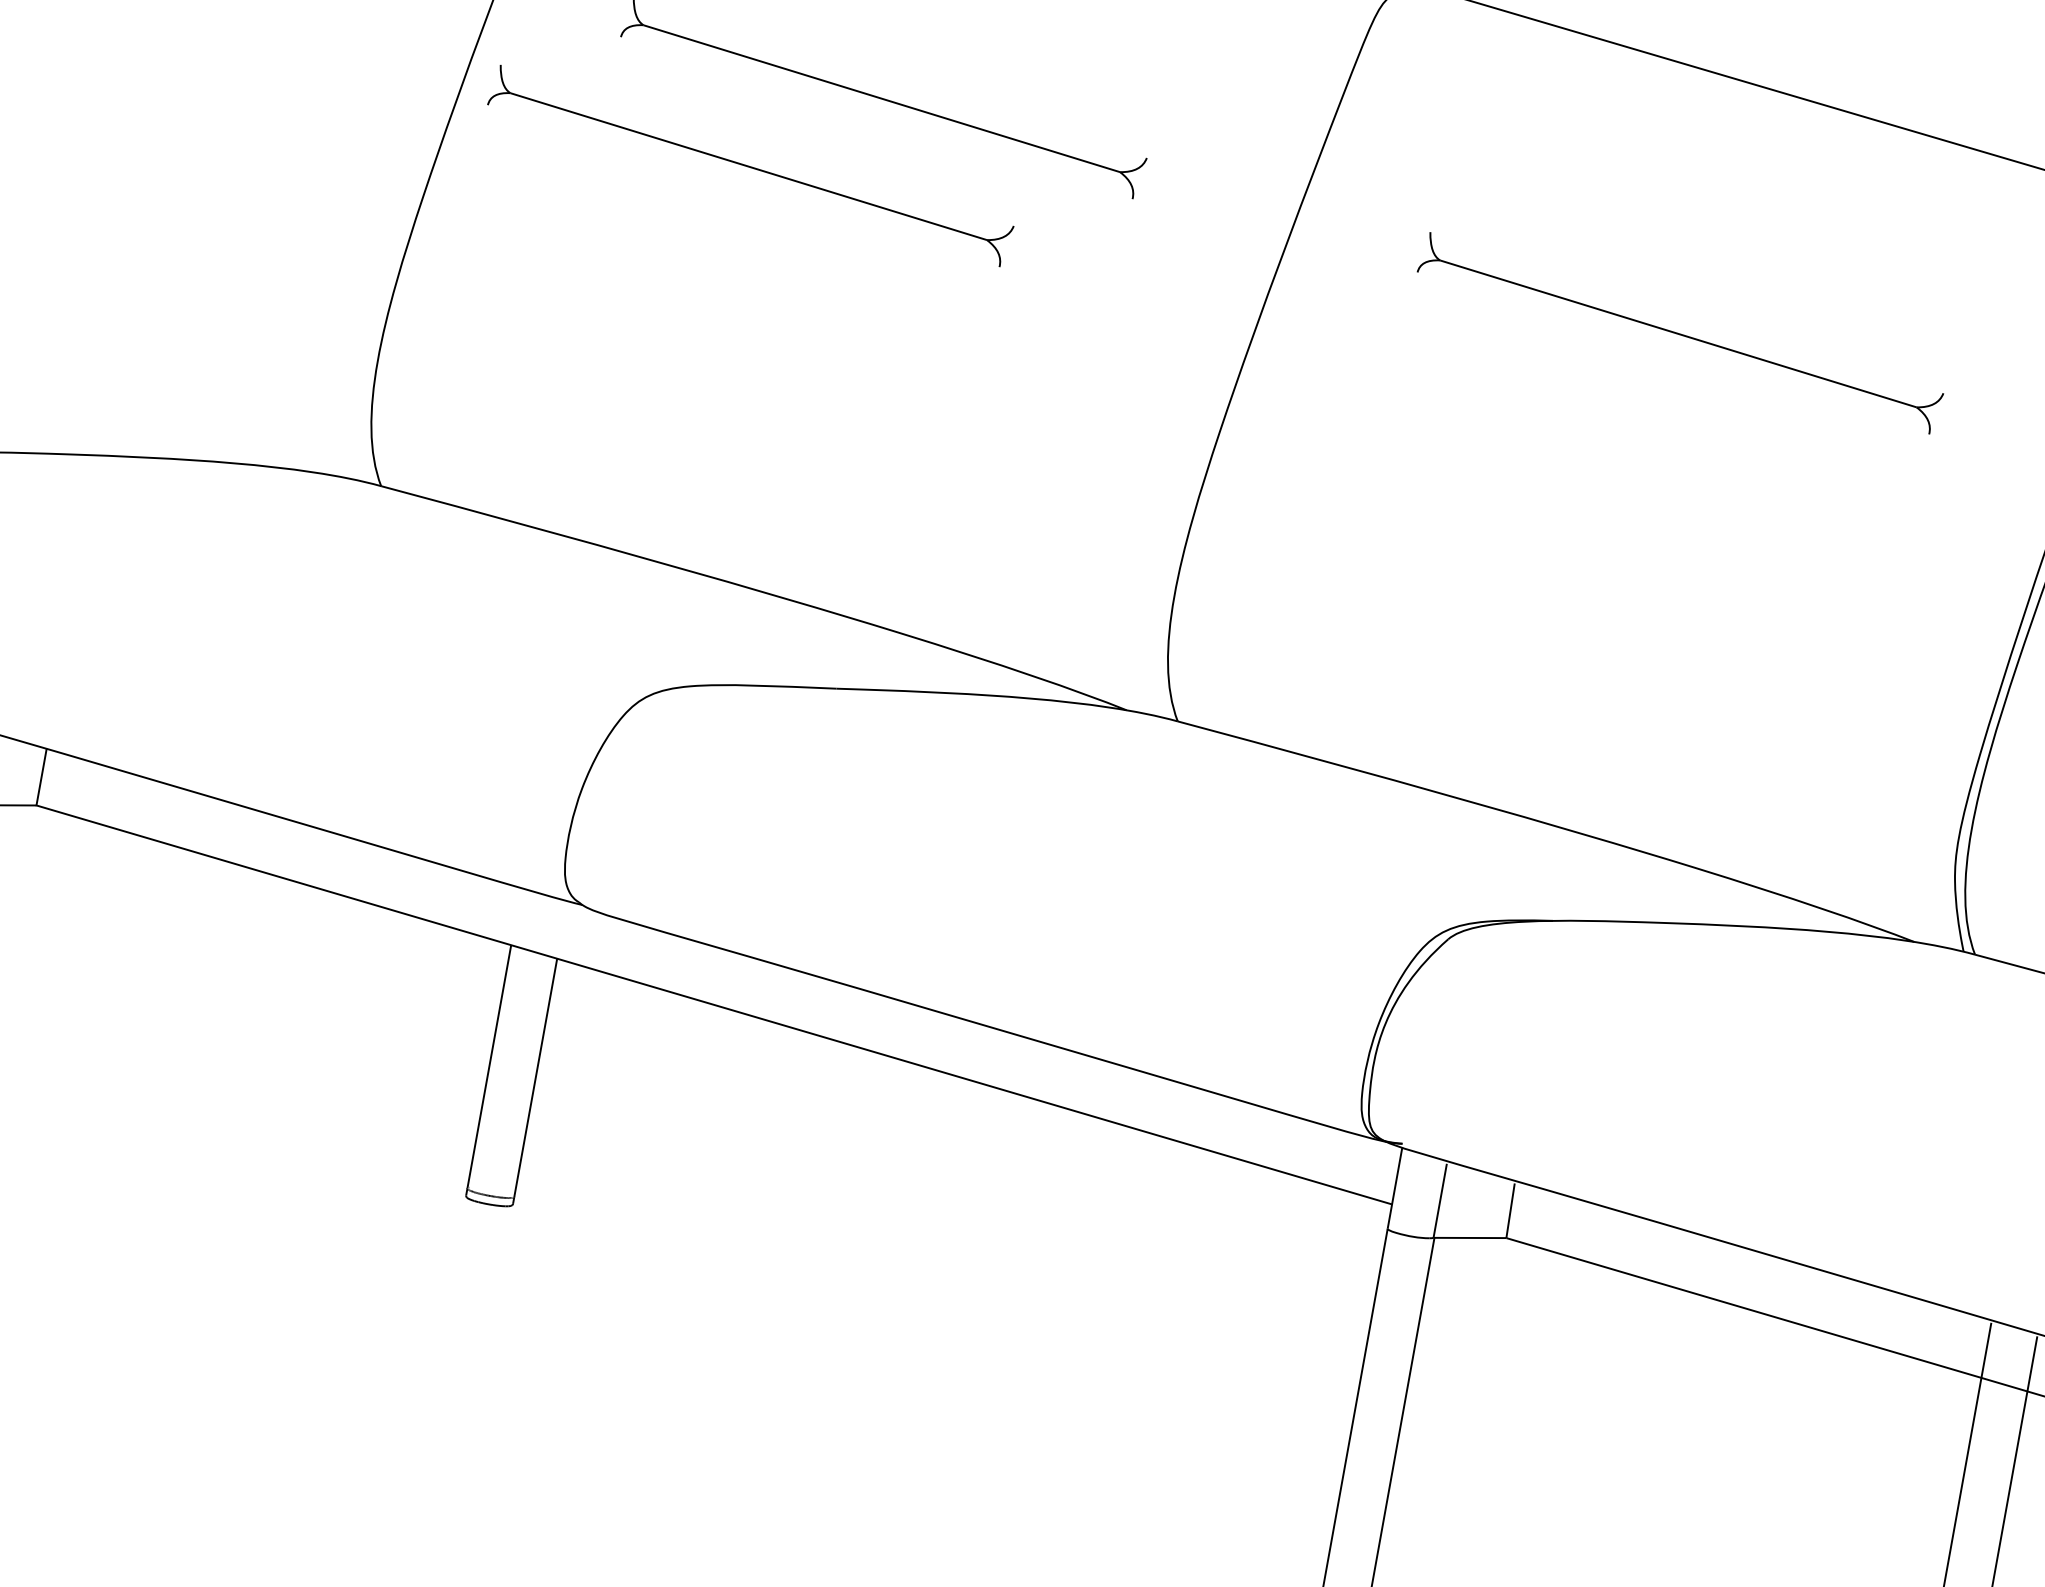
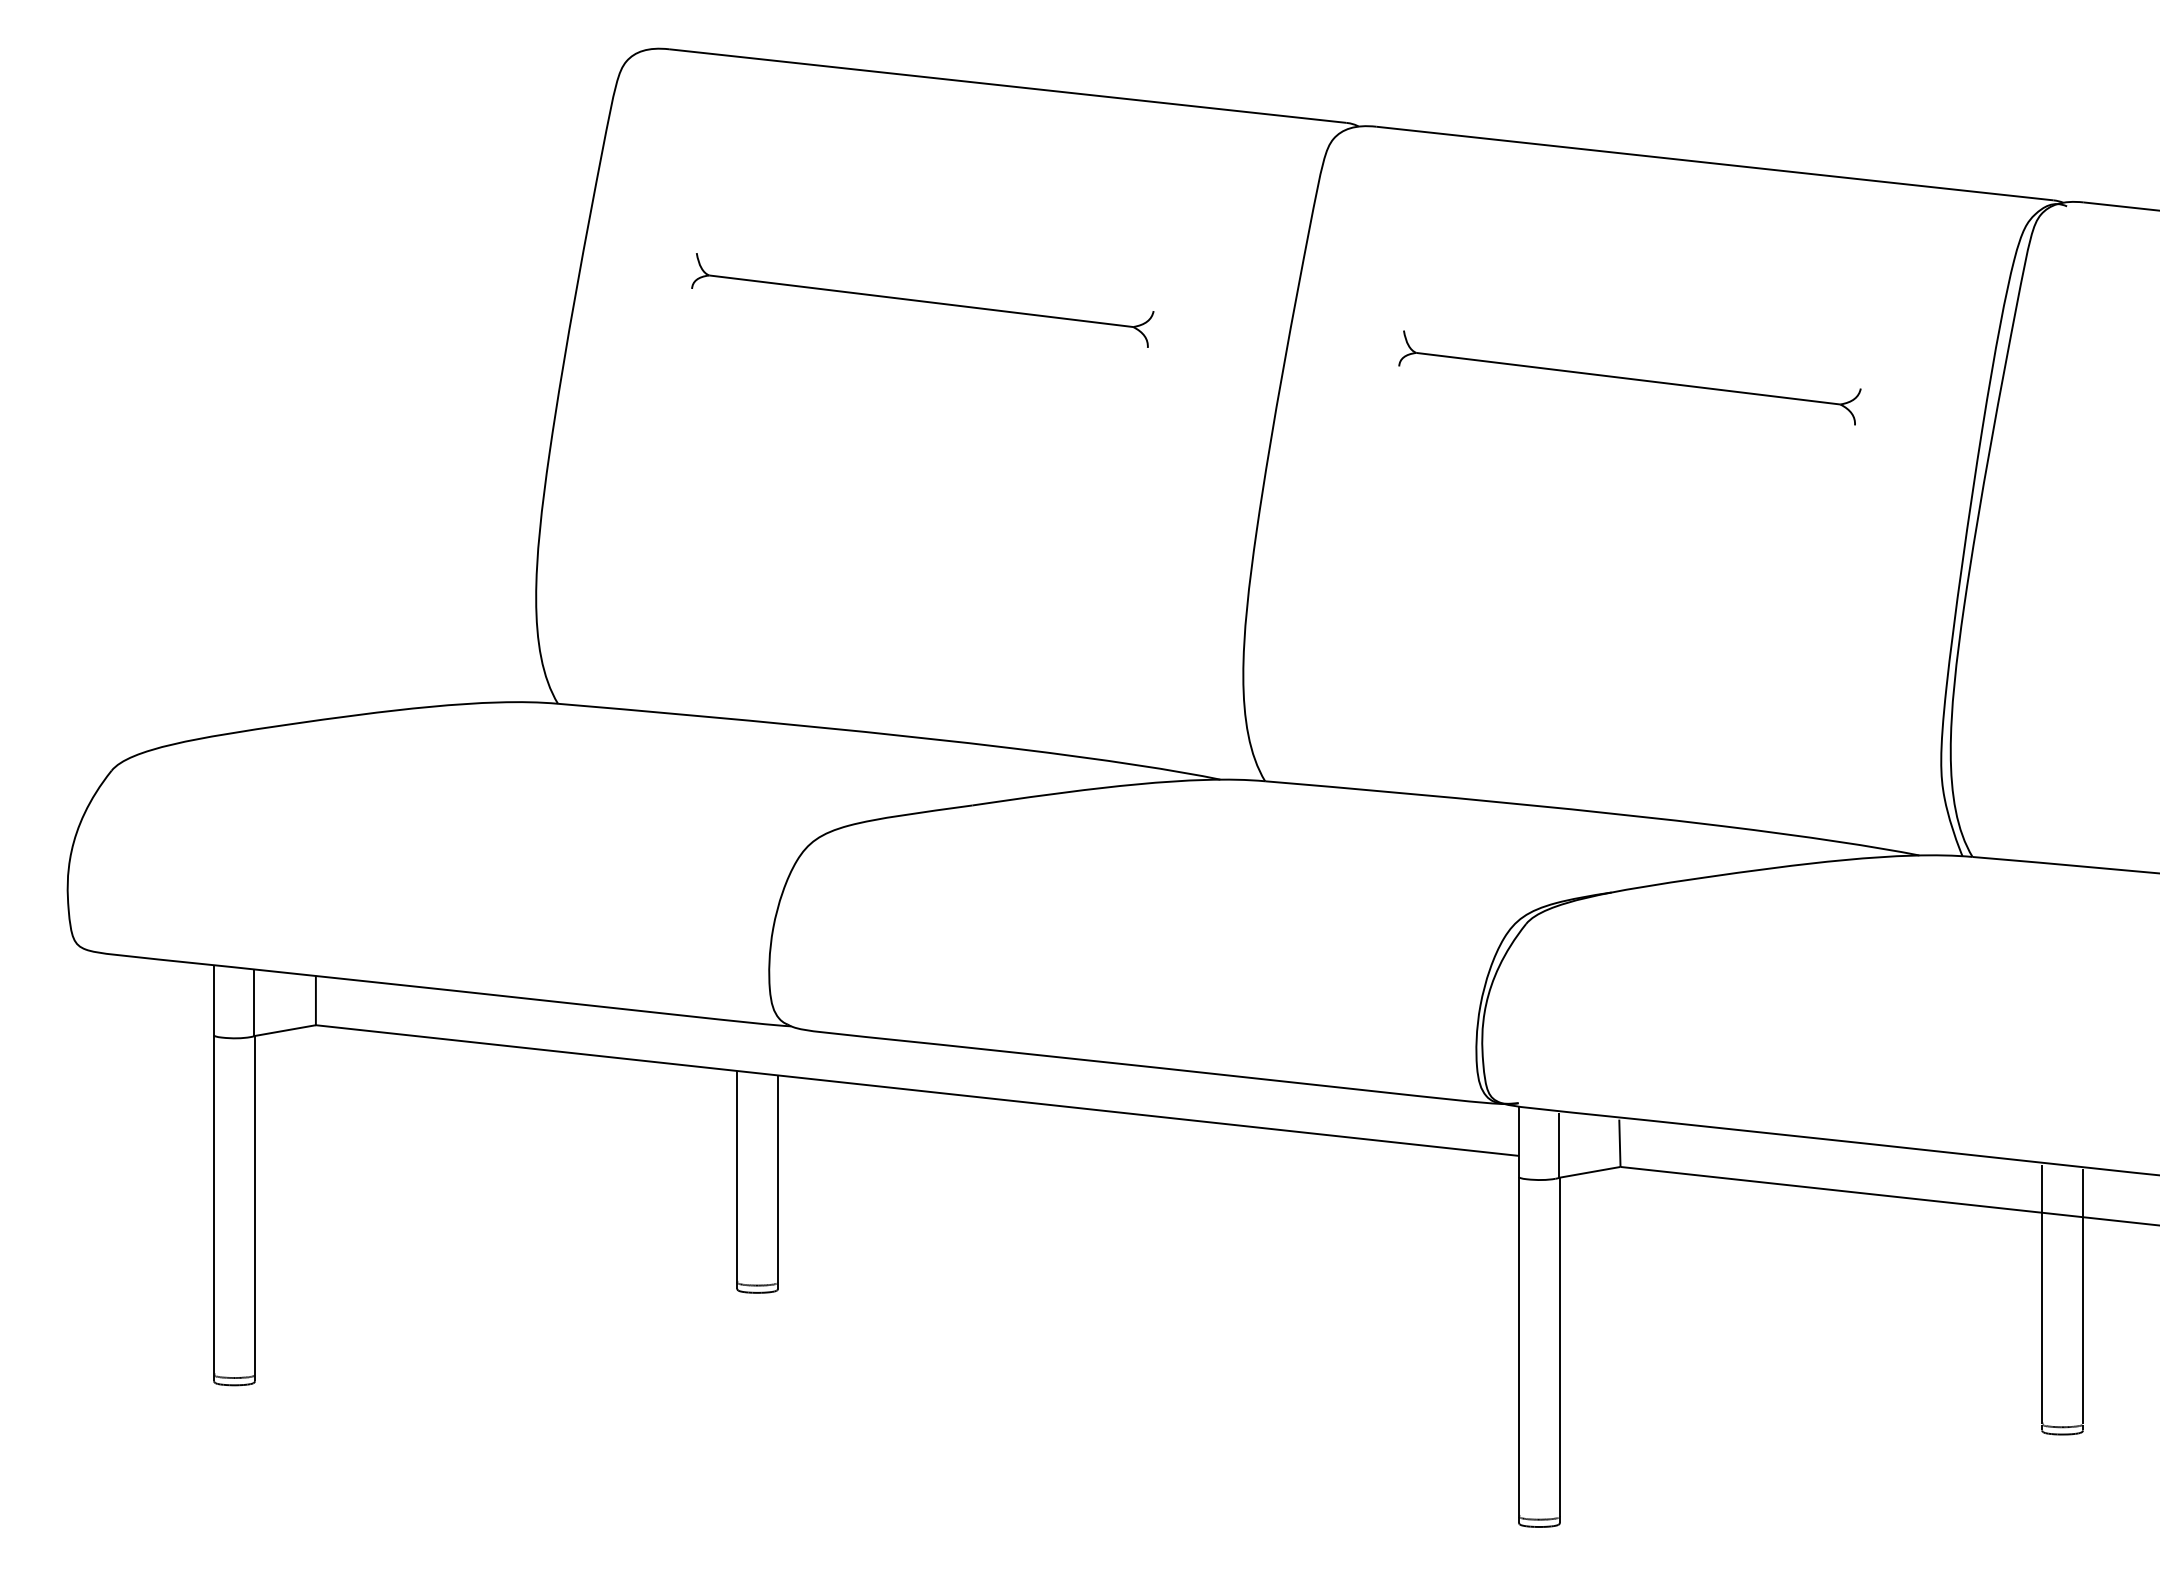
part: (750, 165) -> (820, 377), removed

